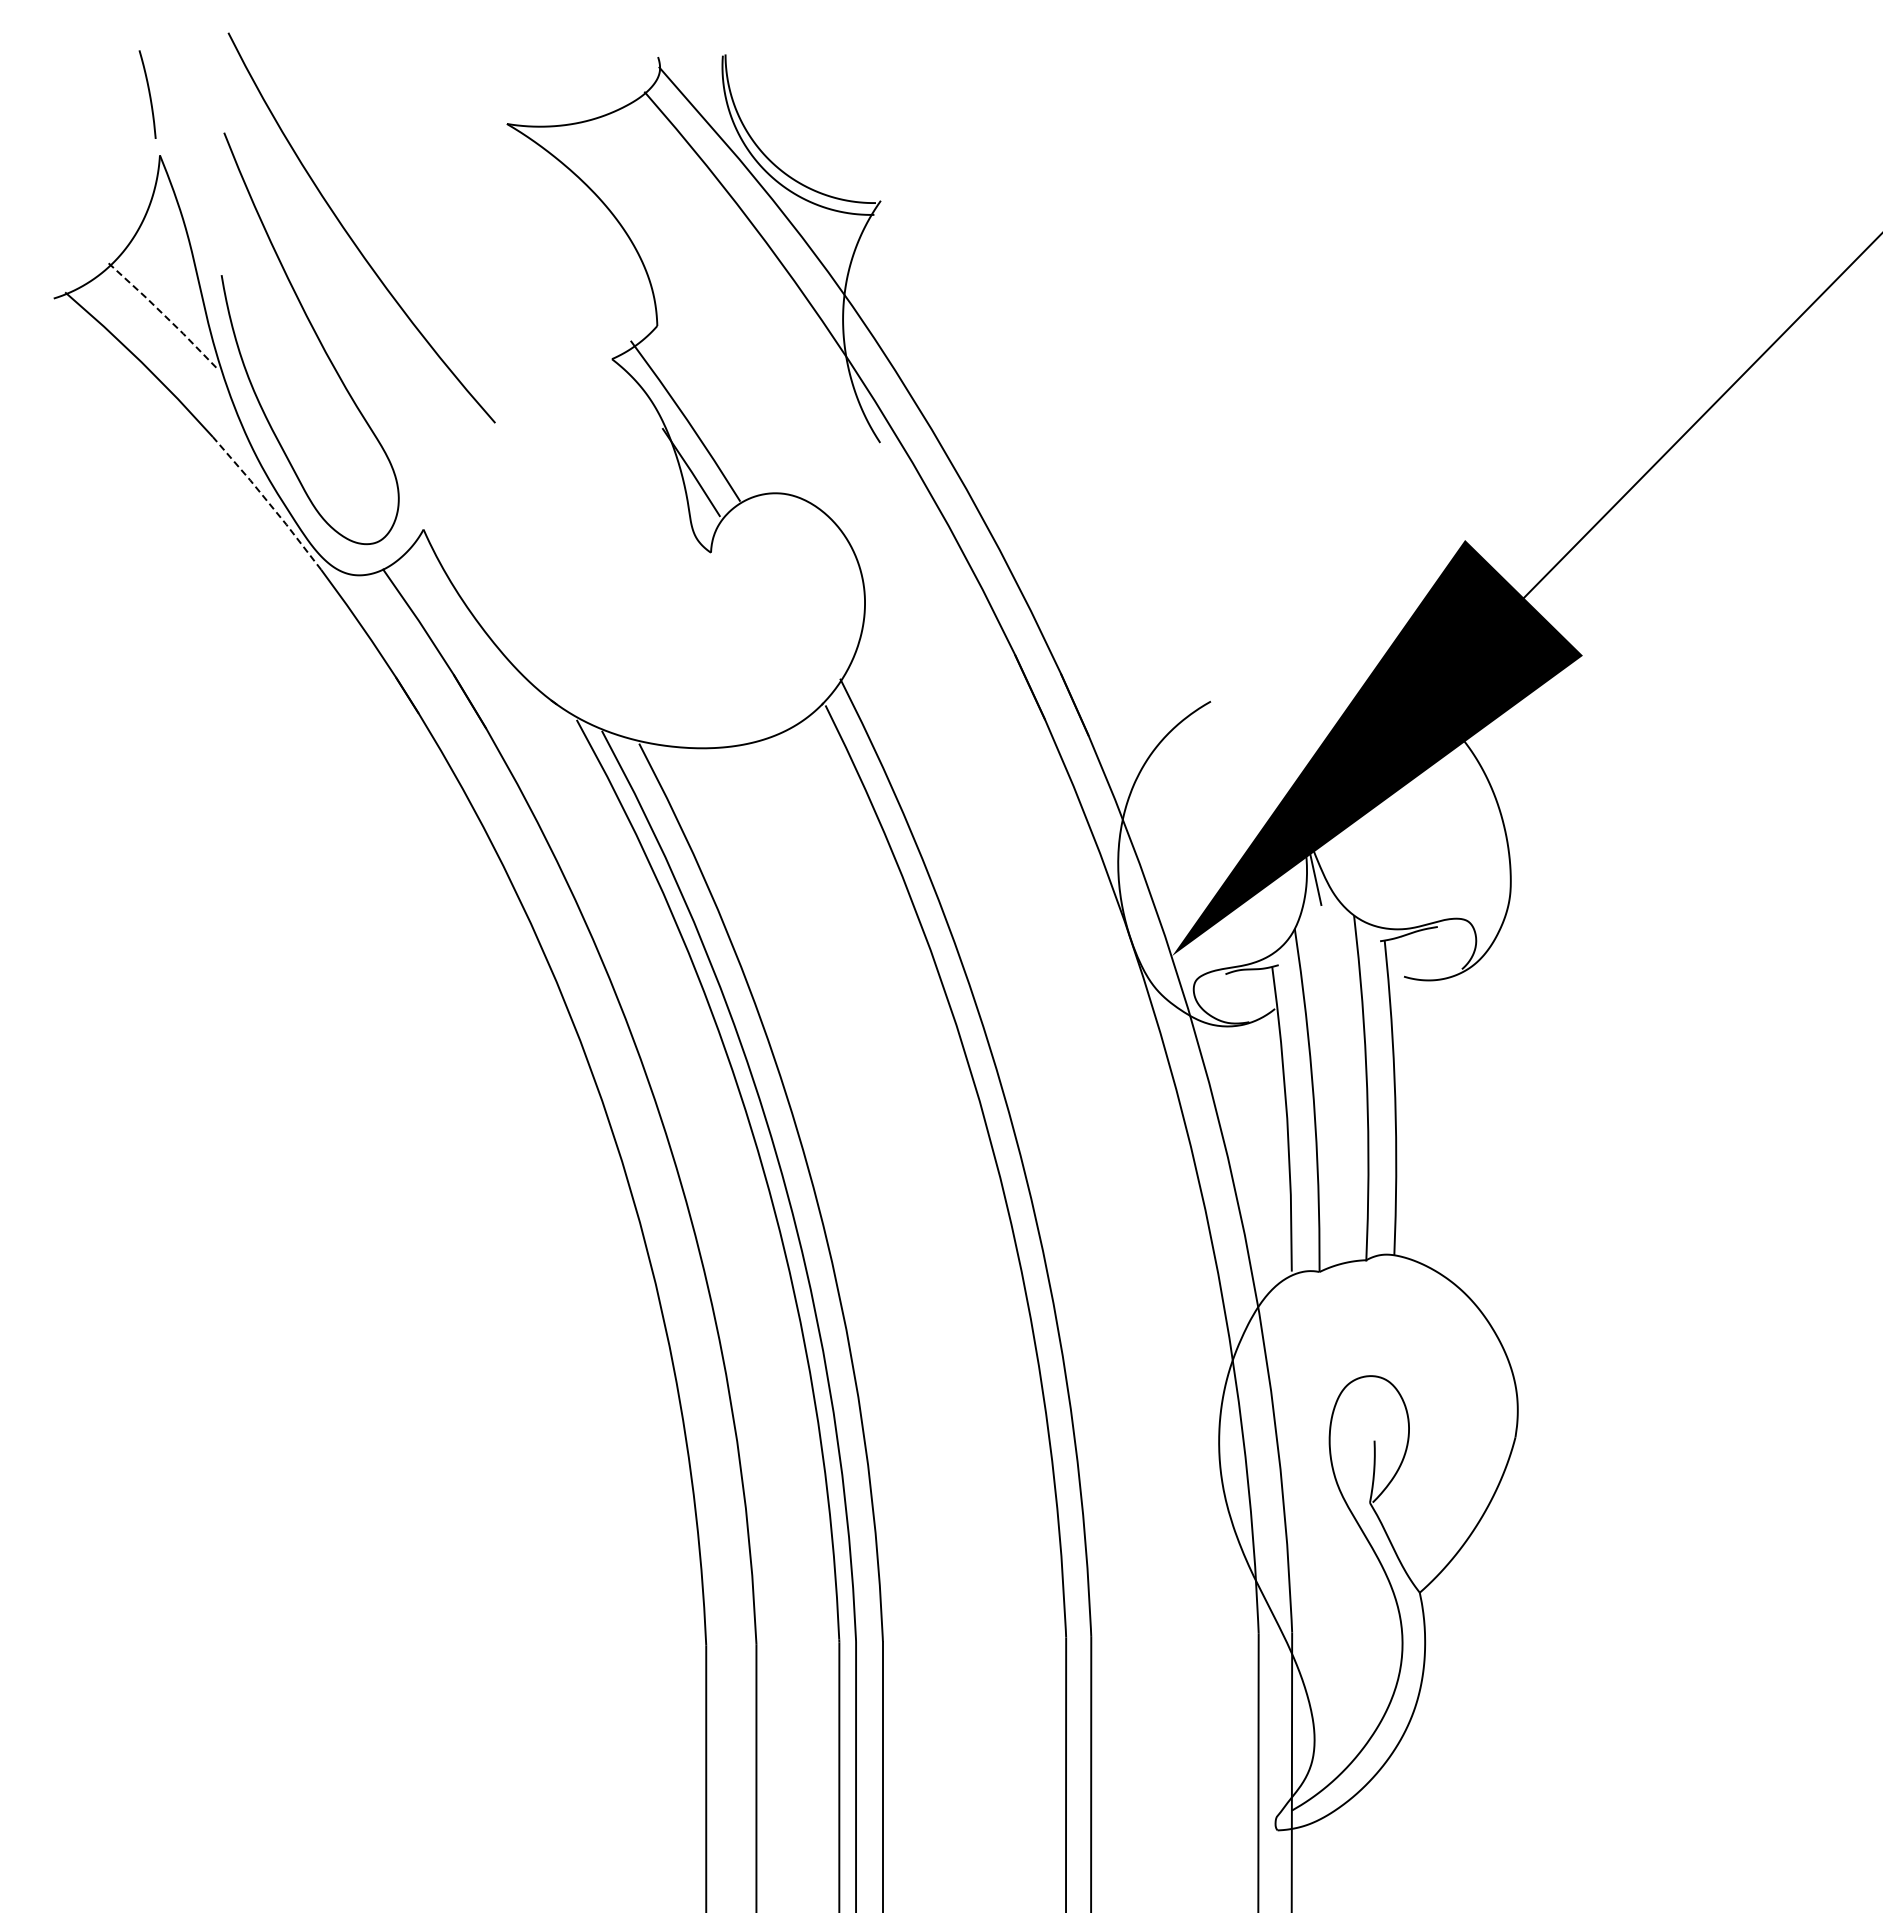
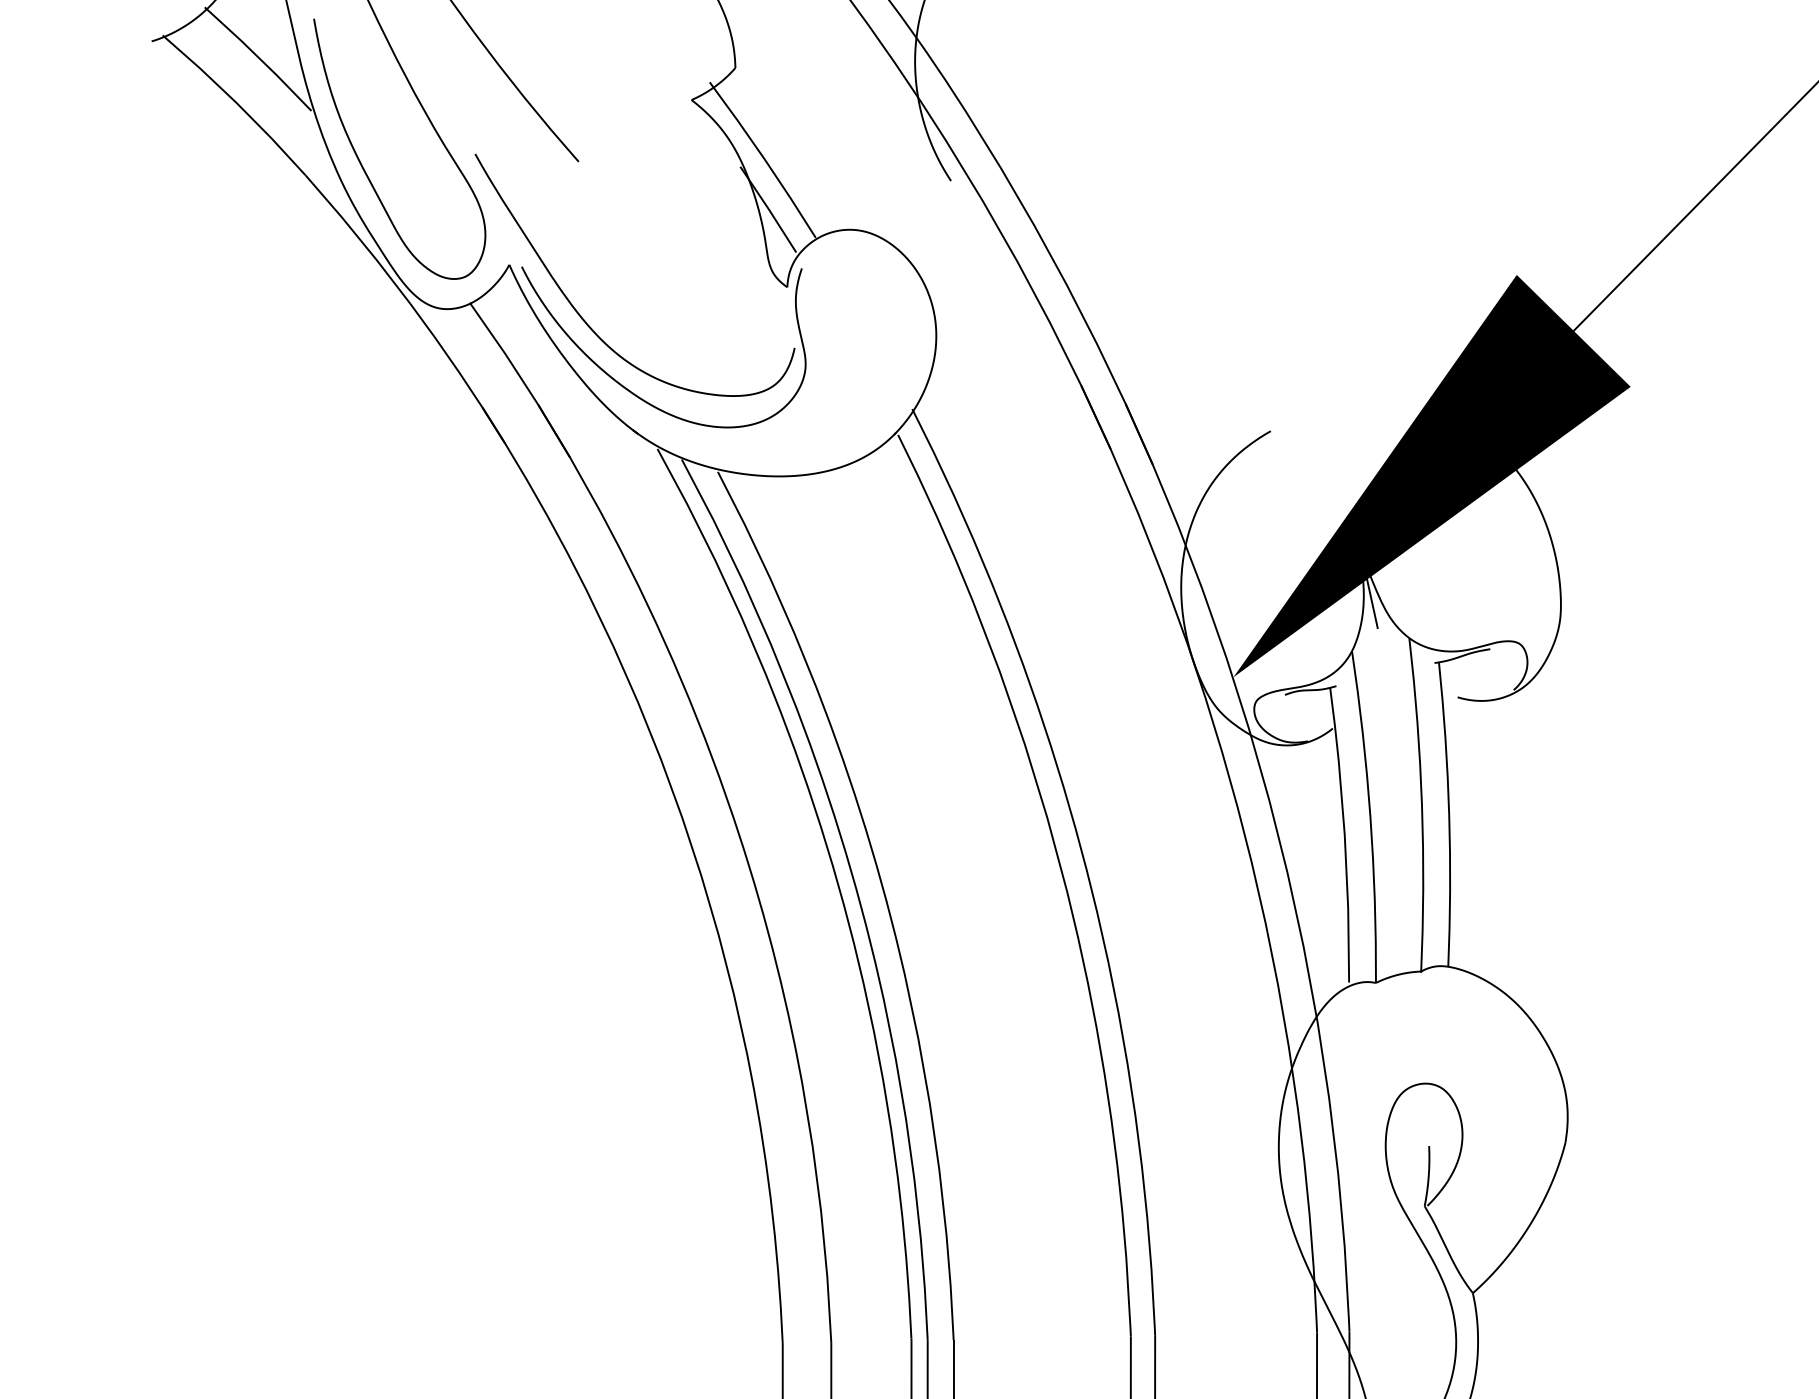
line: (164, 315) -> (258, 57), dashed -> solid
line: (268, 502) -> (359, 238), dashed -> solid
part: (510, 596) -> (593, 329), added

